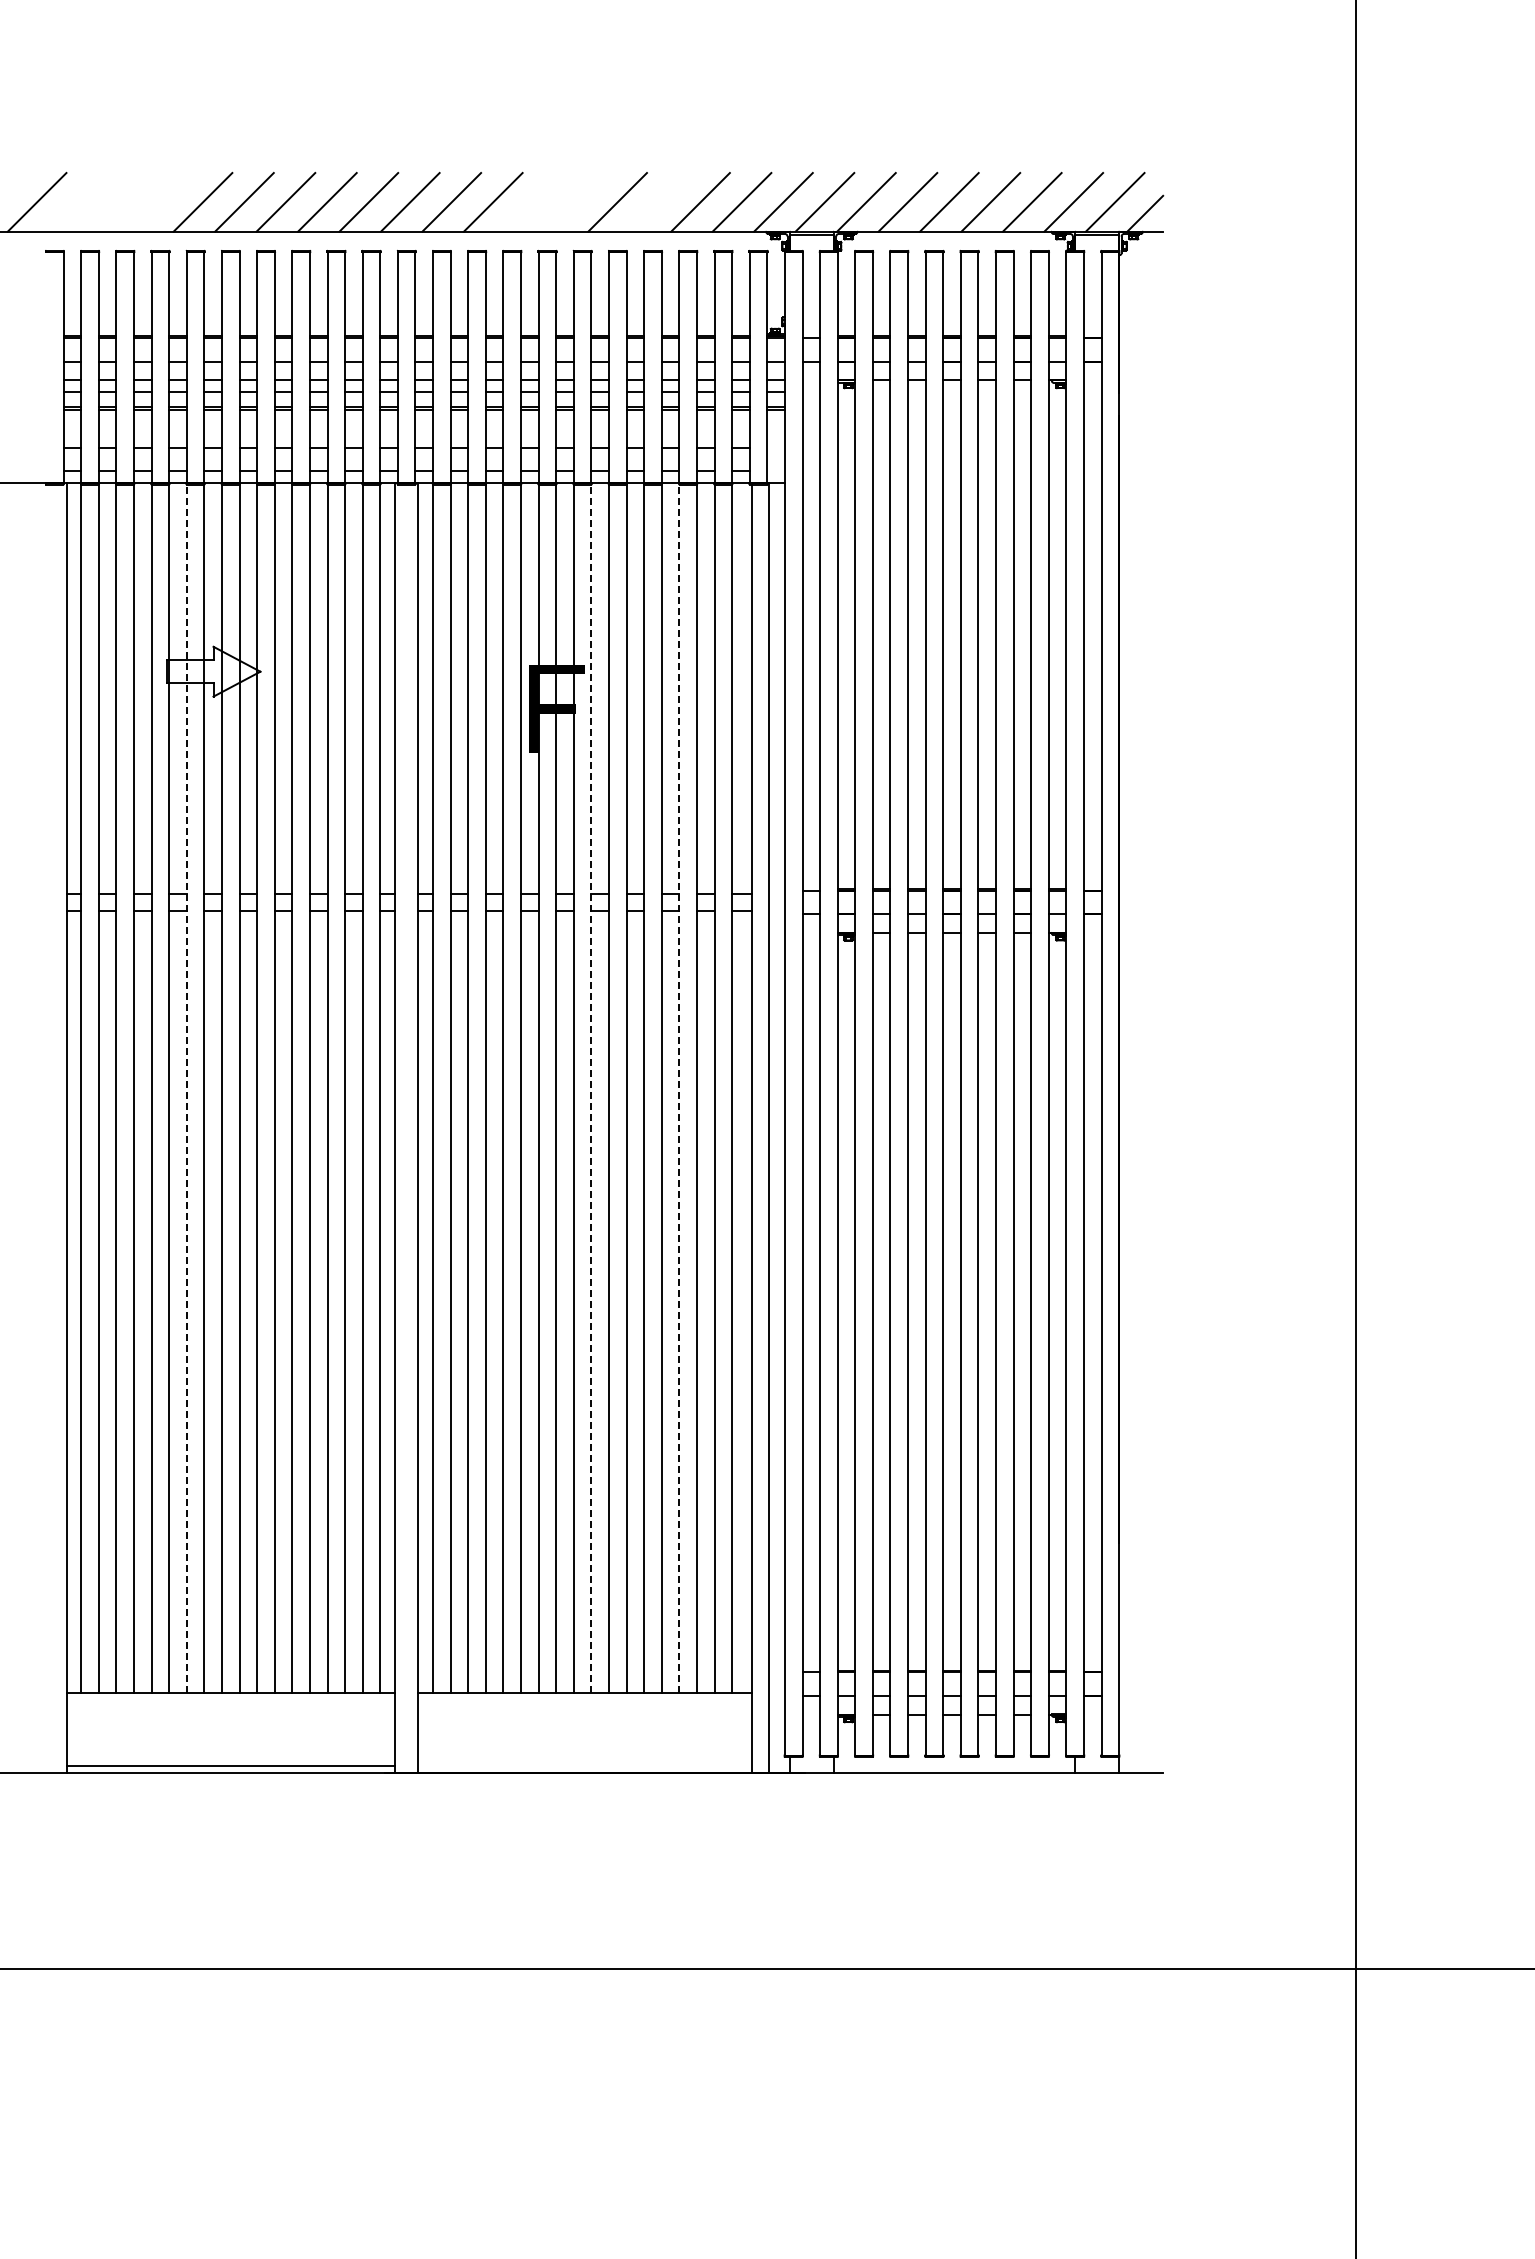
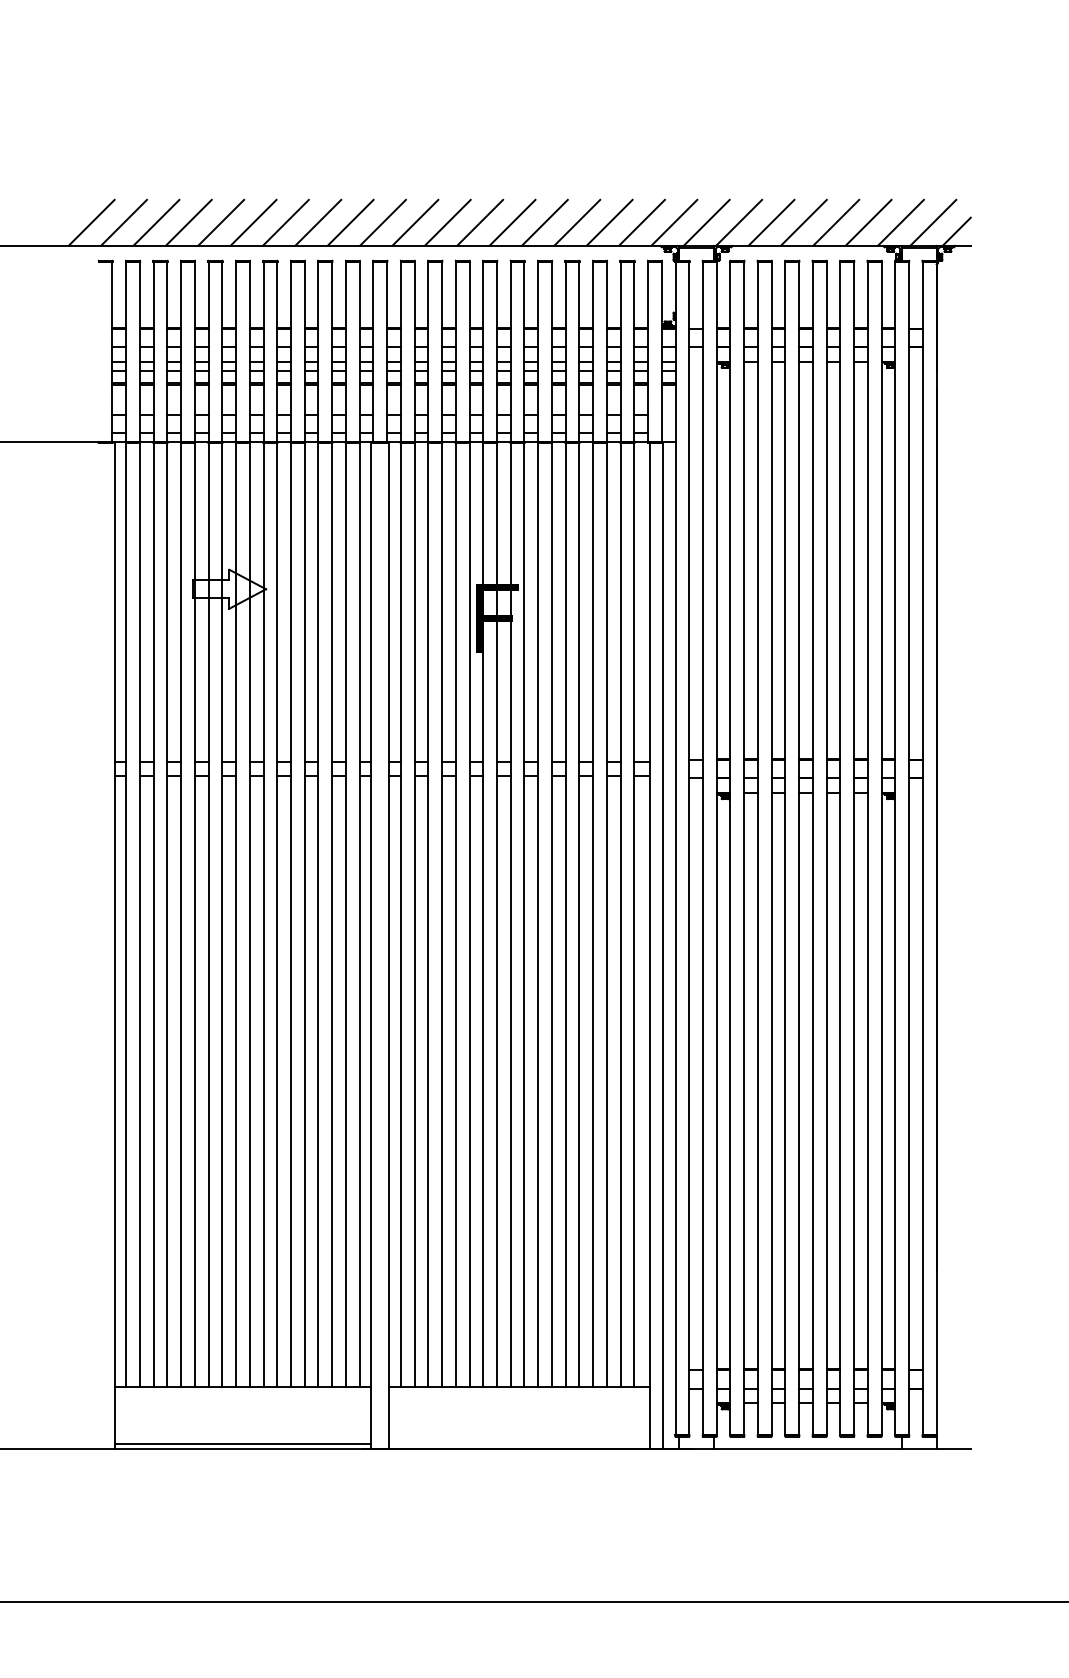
line: (78, 202) -> (124, 222), added
line: (119, 202) -> (156, 222), added
line: (161, 202) -> (188, 222), added
line: (534, 202) -> (480, 222), added
line: (575, 202) -> (512, 222), added
line: (658, 202) -> (576, 222), added
line: (186, 1088) -> (208, 914), dashed -> solid
line: (591, 1088) -> (524, 914), dashed -> solid
line: (679, 1088) -> (593, 914), dashed -> solid

